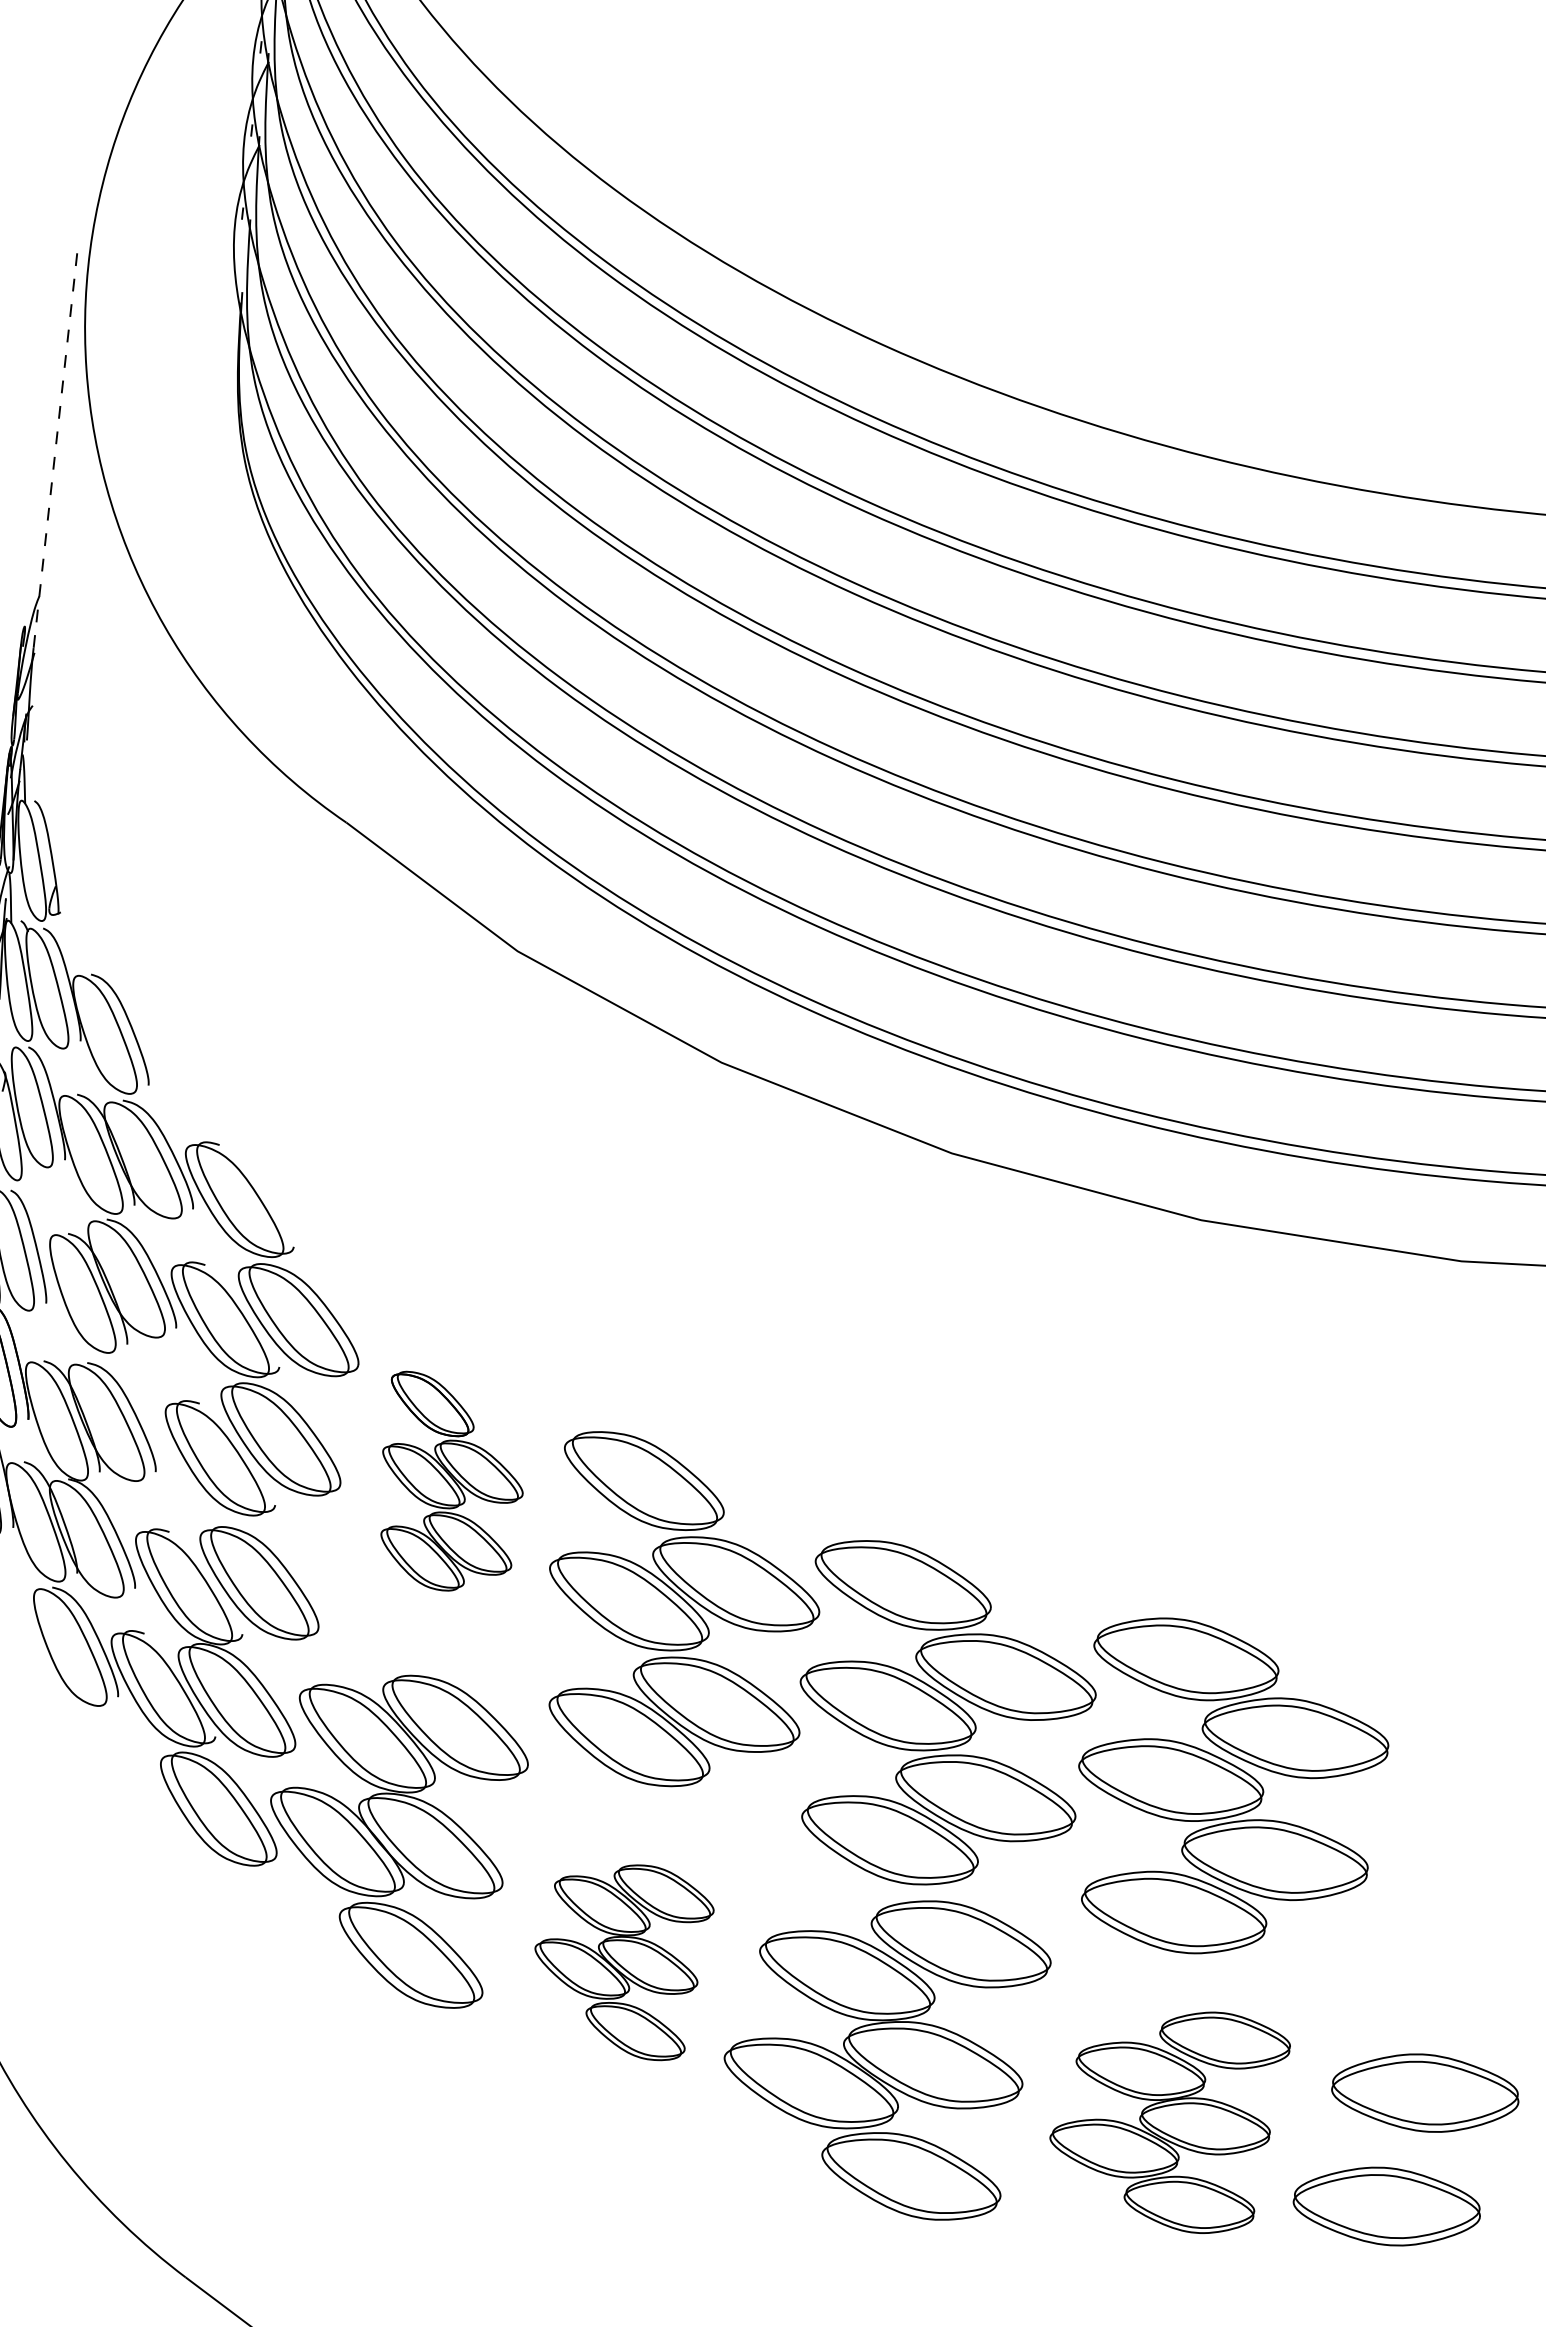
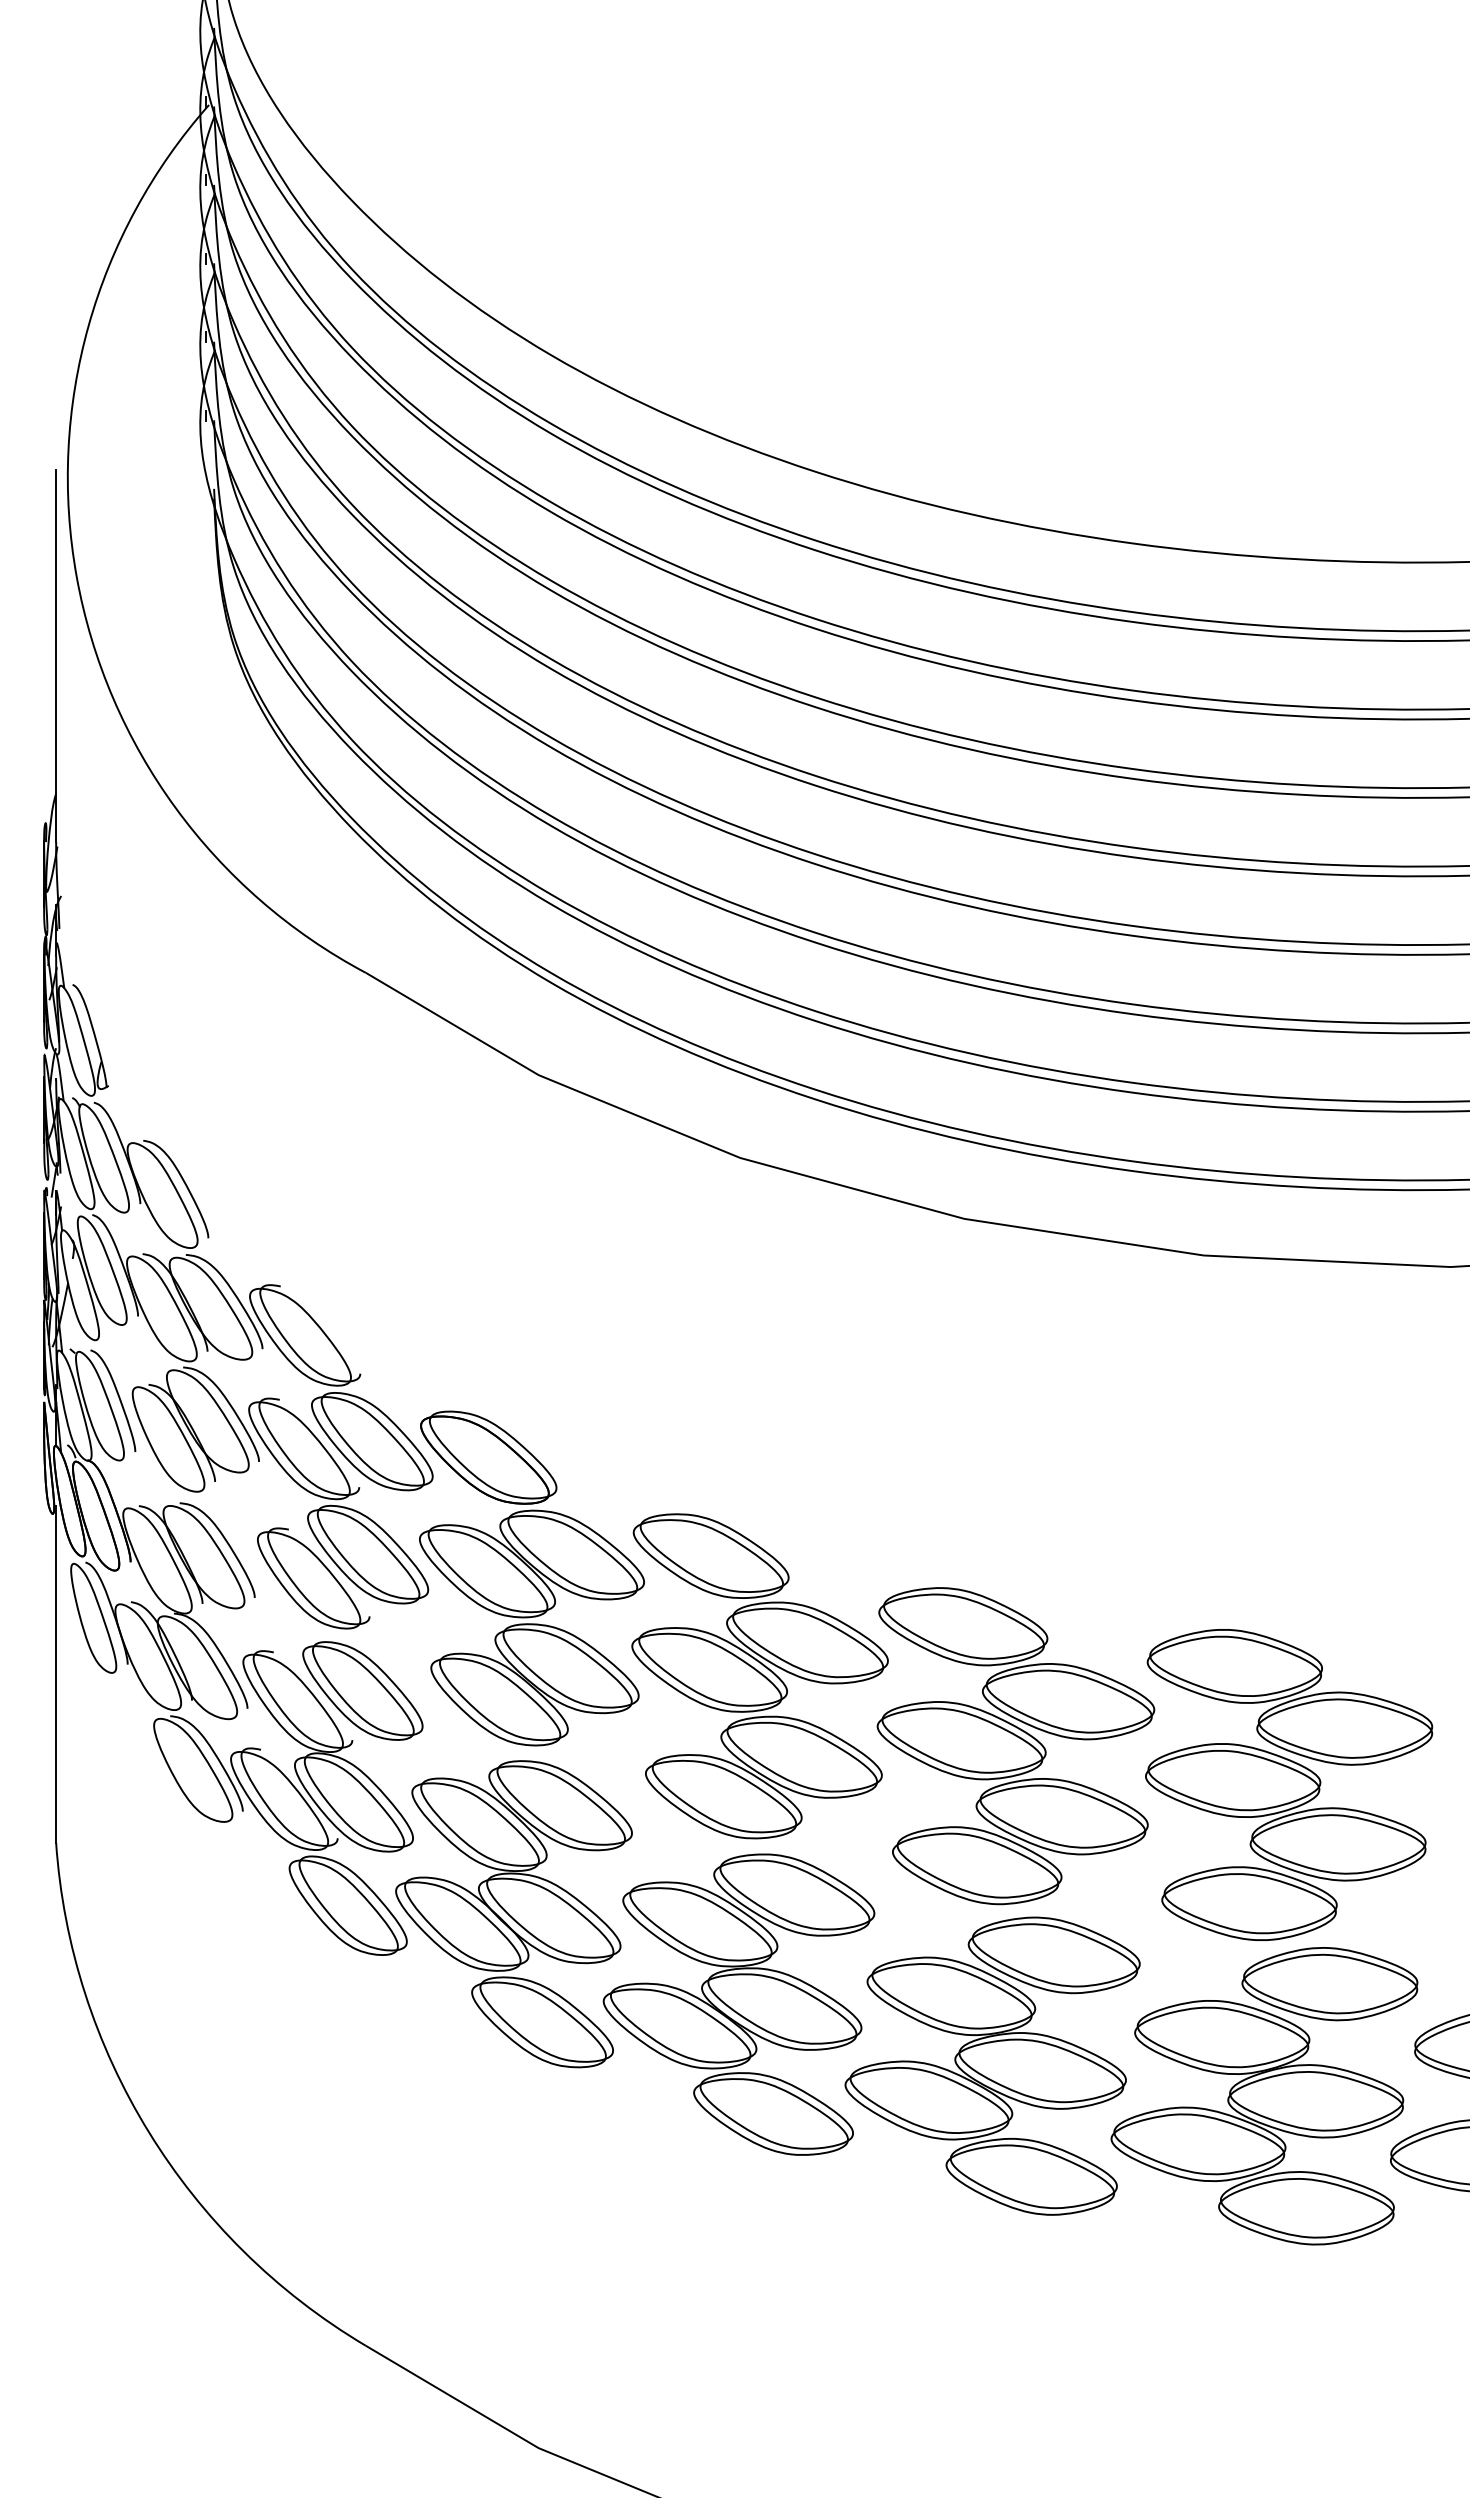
line: (55, 451) -> (56, 656), dashed -> solid
part: (451, 1483) -> (531, 1578), size x1.67
part: (620, 1959) -> (738, 2004), size x1.67
part: (1167, 2118) -> (1264, 2096), size x1.43

